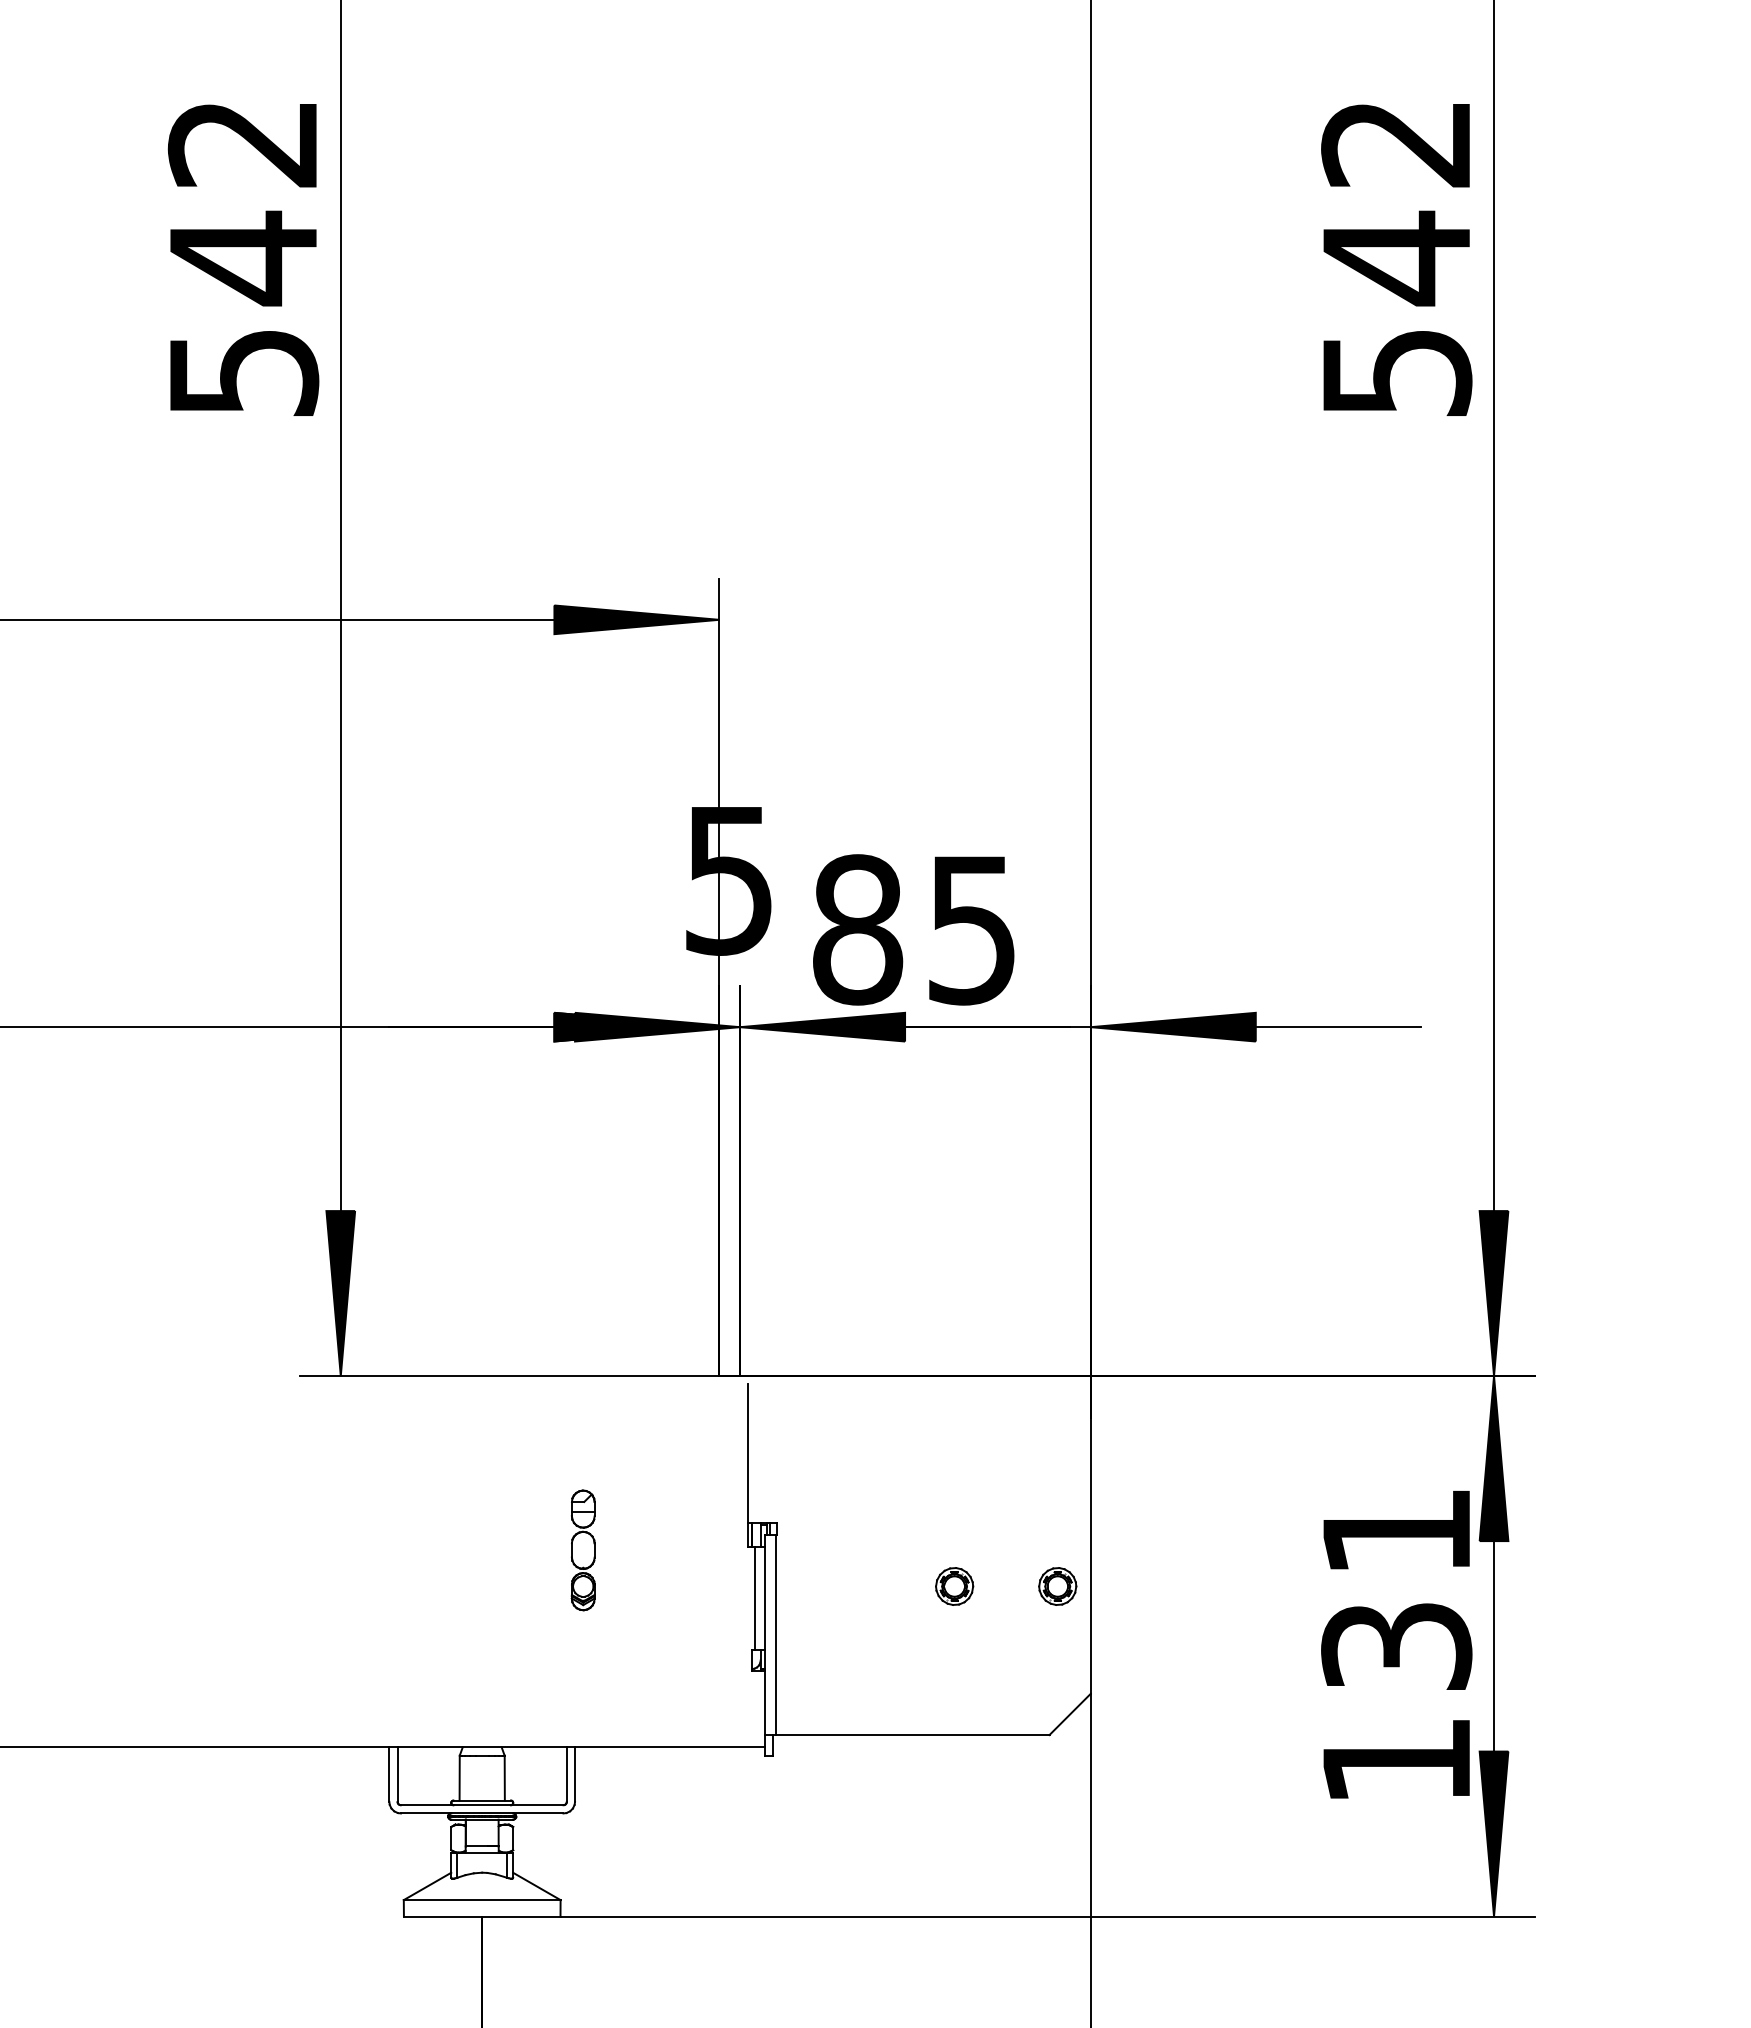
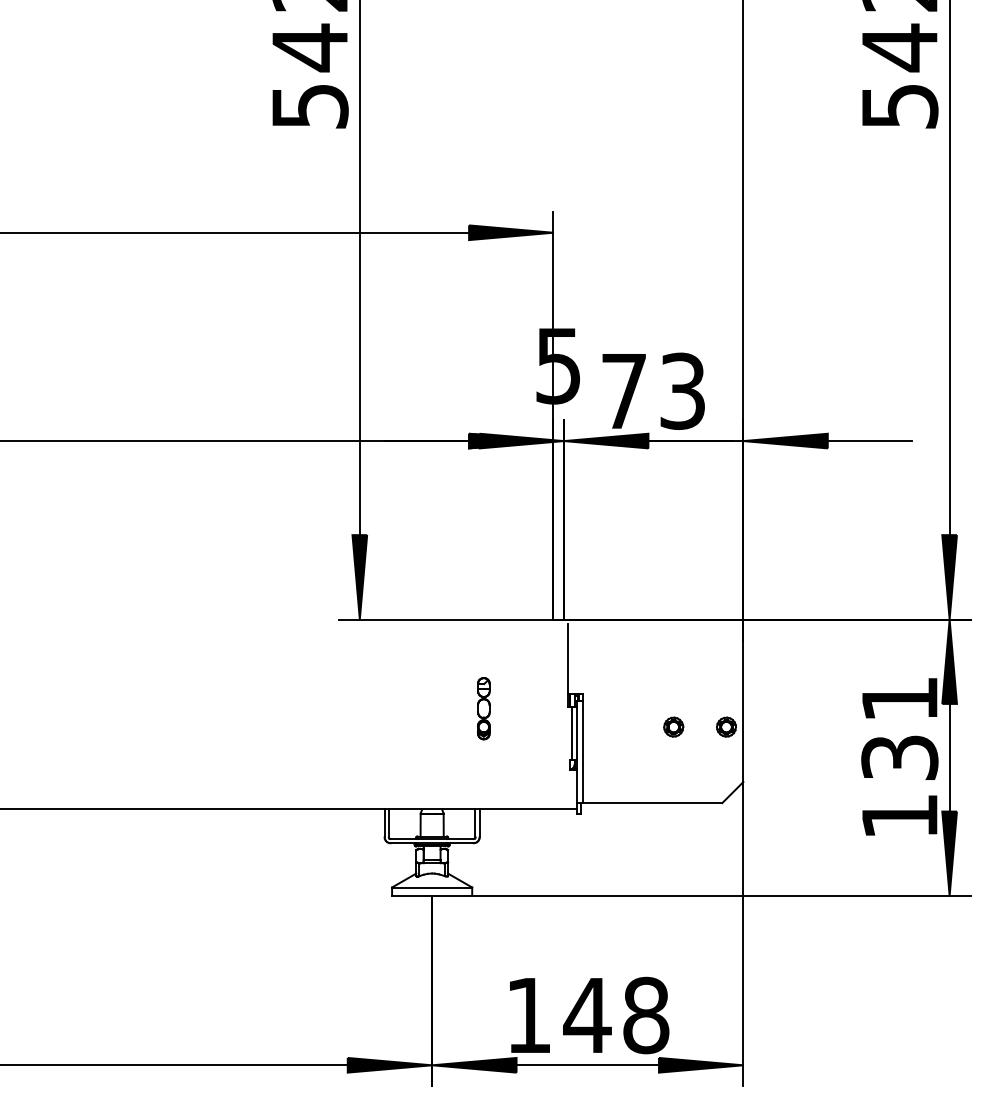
text: (913, 930) -> (652, 391), 85 -> 73

